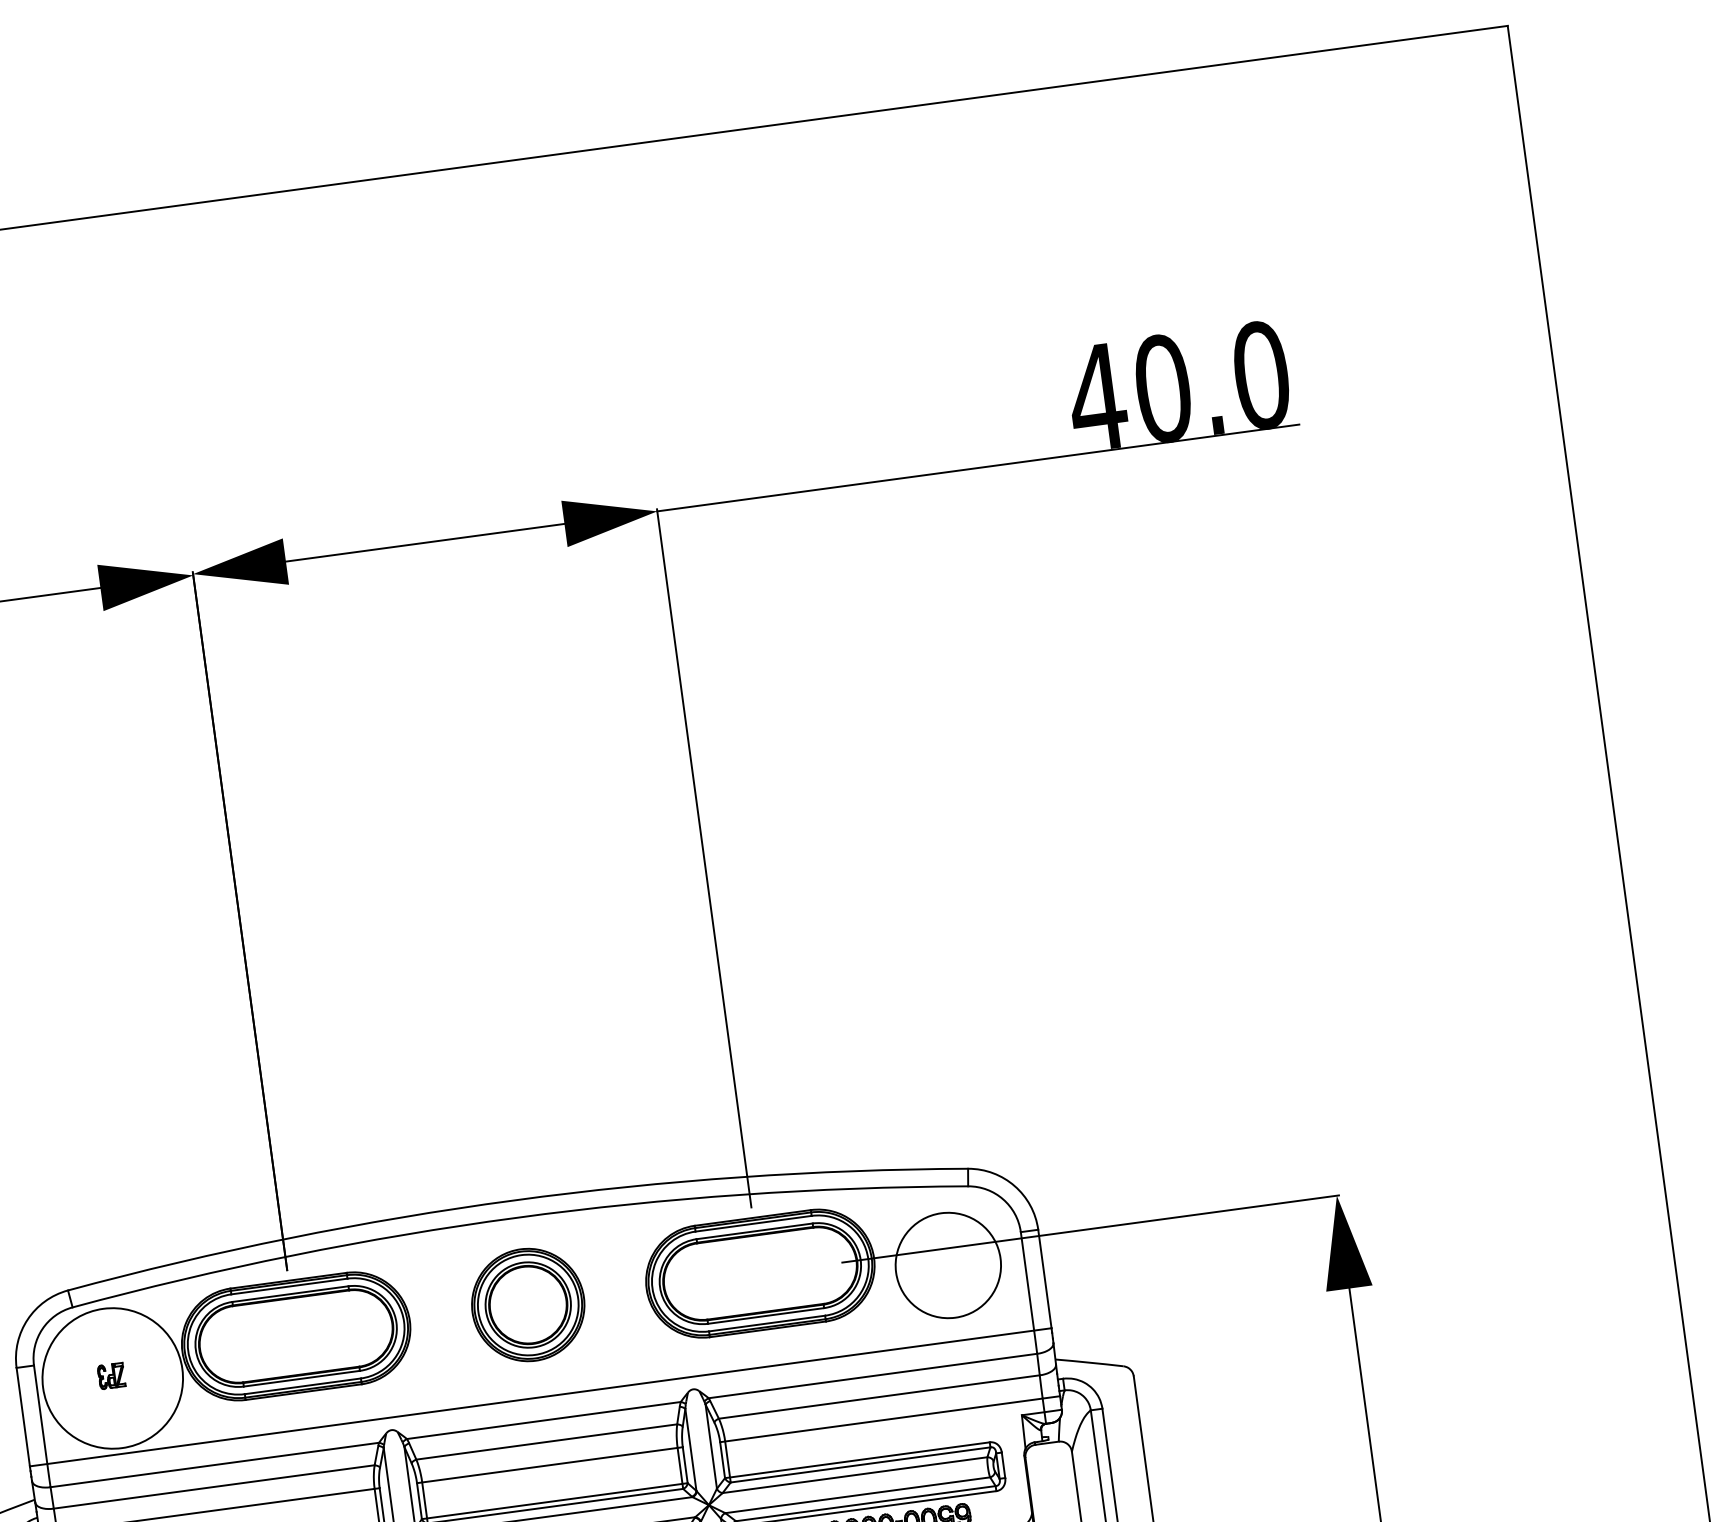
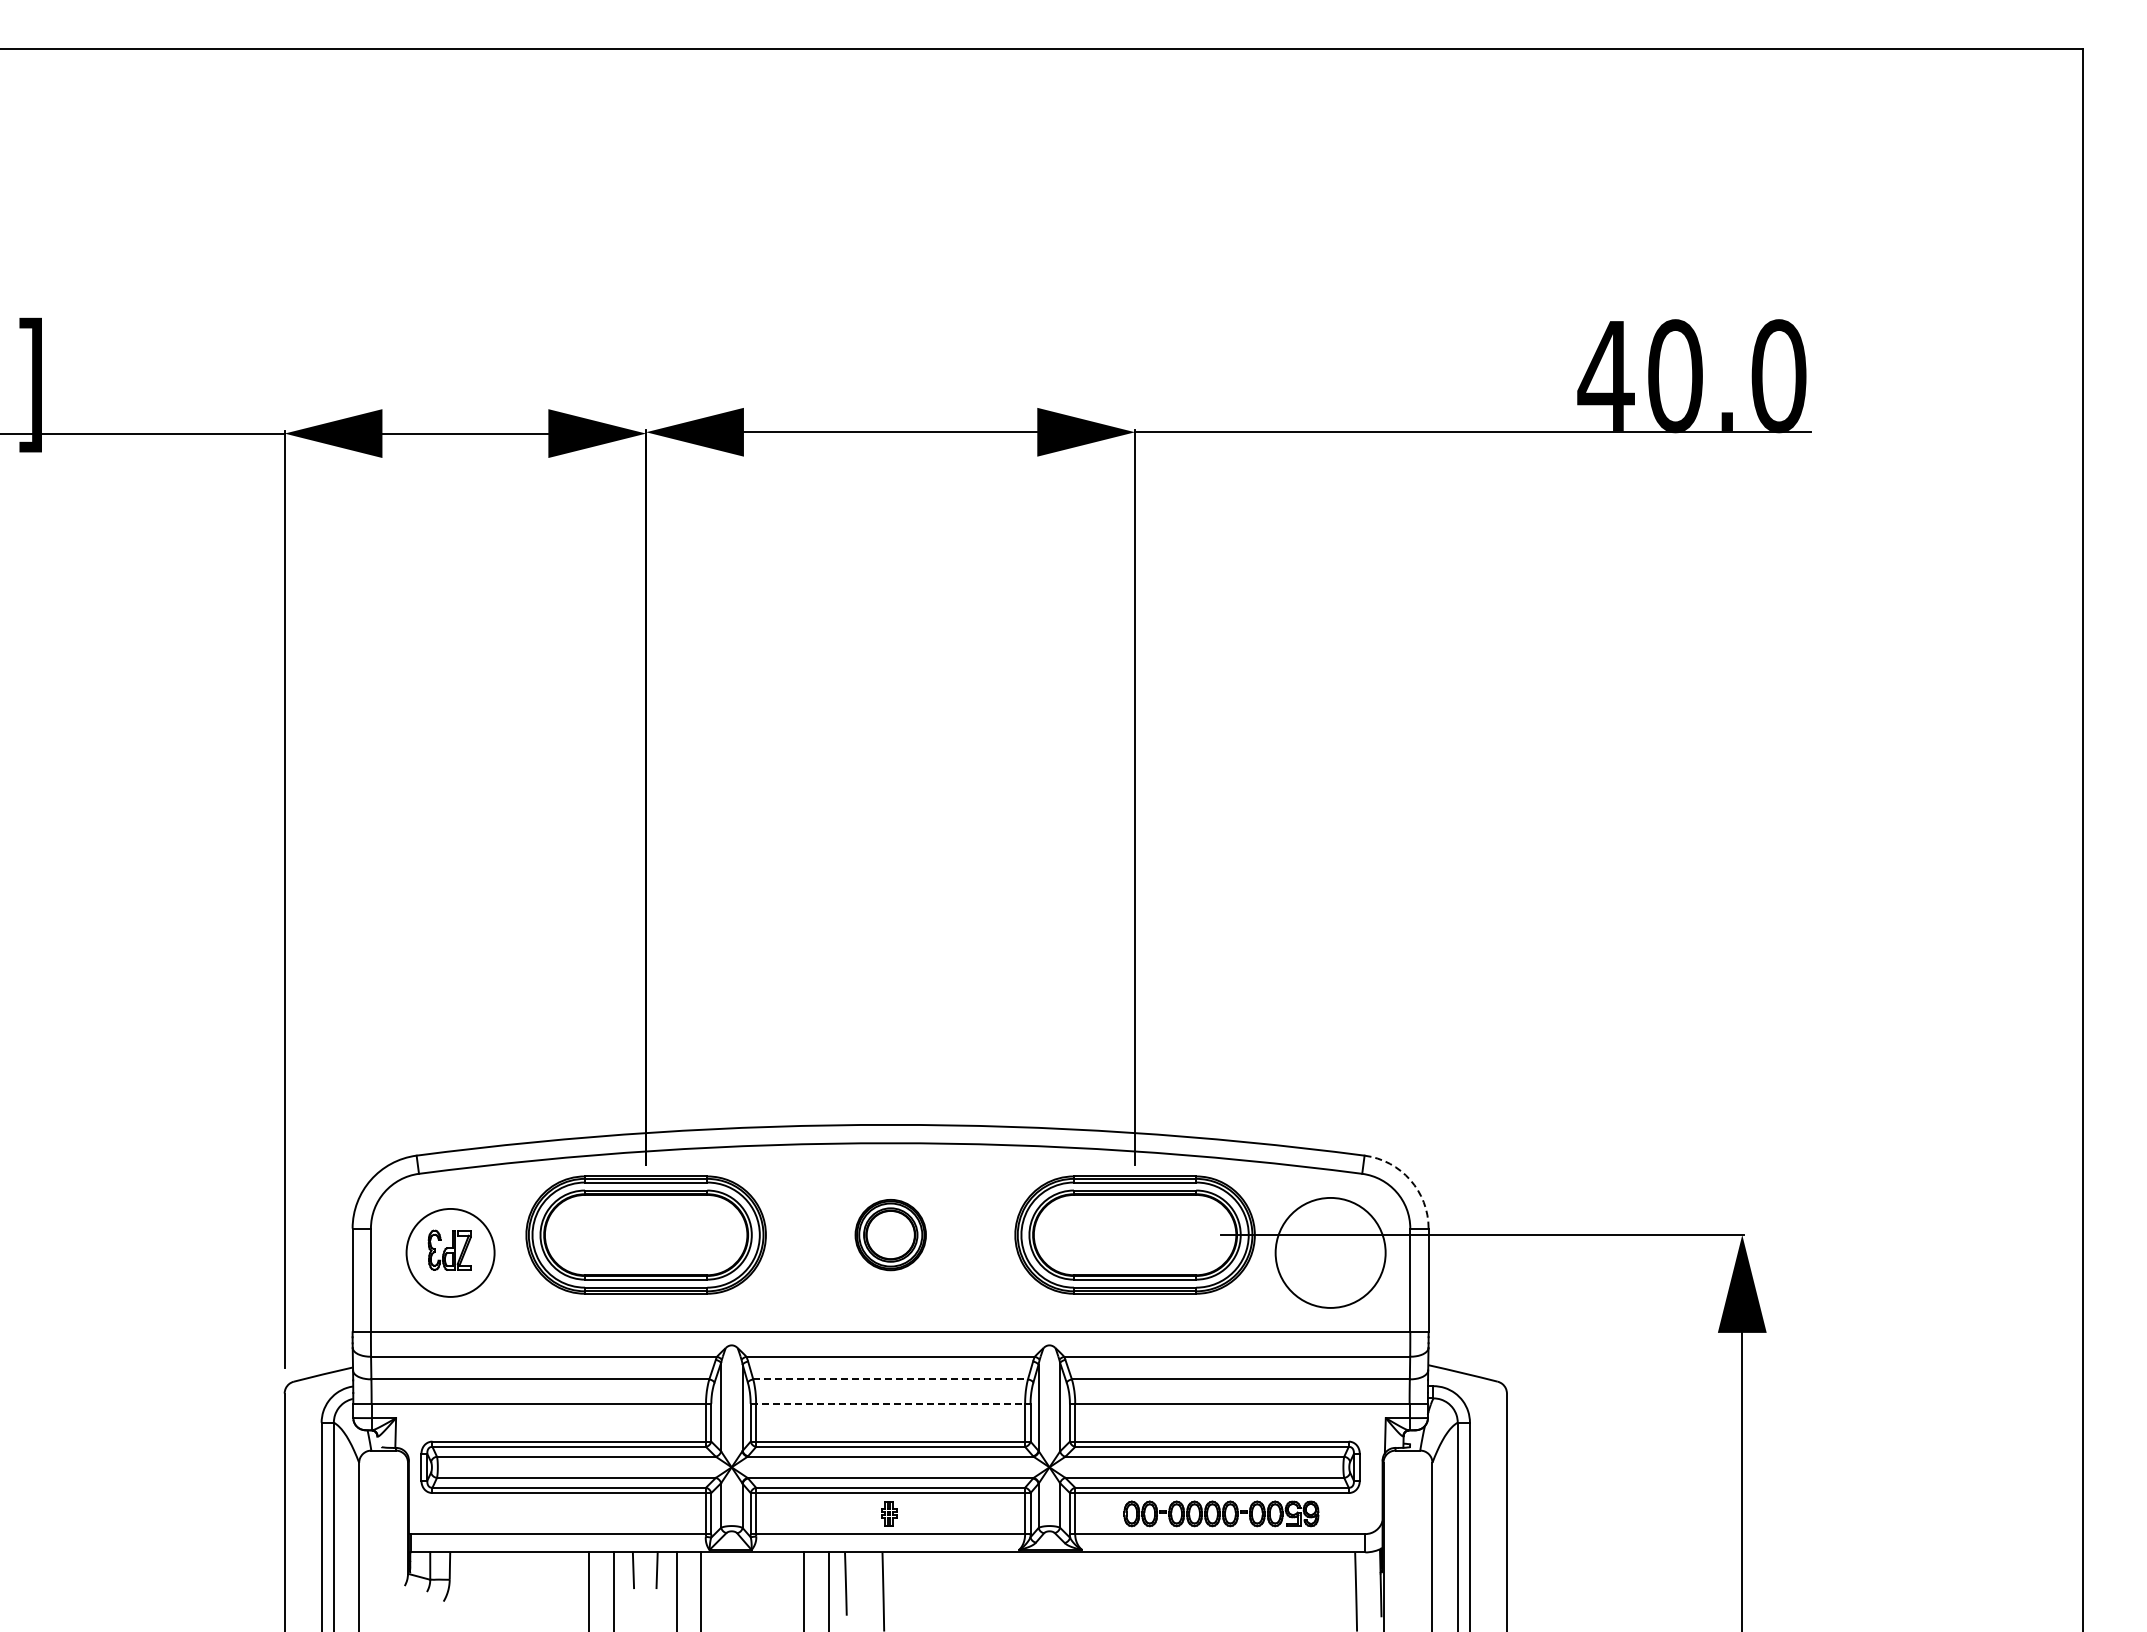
arc: (1014, 1186) -> (1410, 1180), solid -> dashed
part: (528, 1304) -> (890, 1234), size x0.6
part: (111, 1376) -> (449, 1250), size x1.6
circle: (112, 1378) -> (450, 1252), size x0.6
line: (547, 1442) -> (891, 1379), solid -> dashed
line: (549, 1464) -> (890, 1403), solid -> dashed

